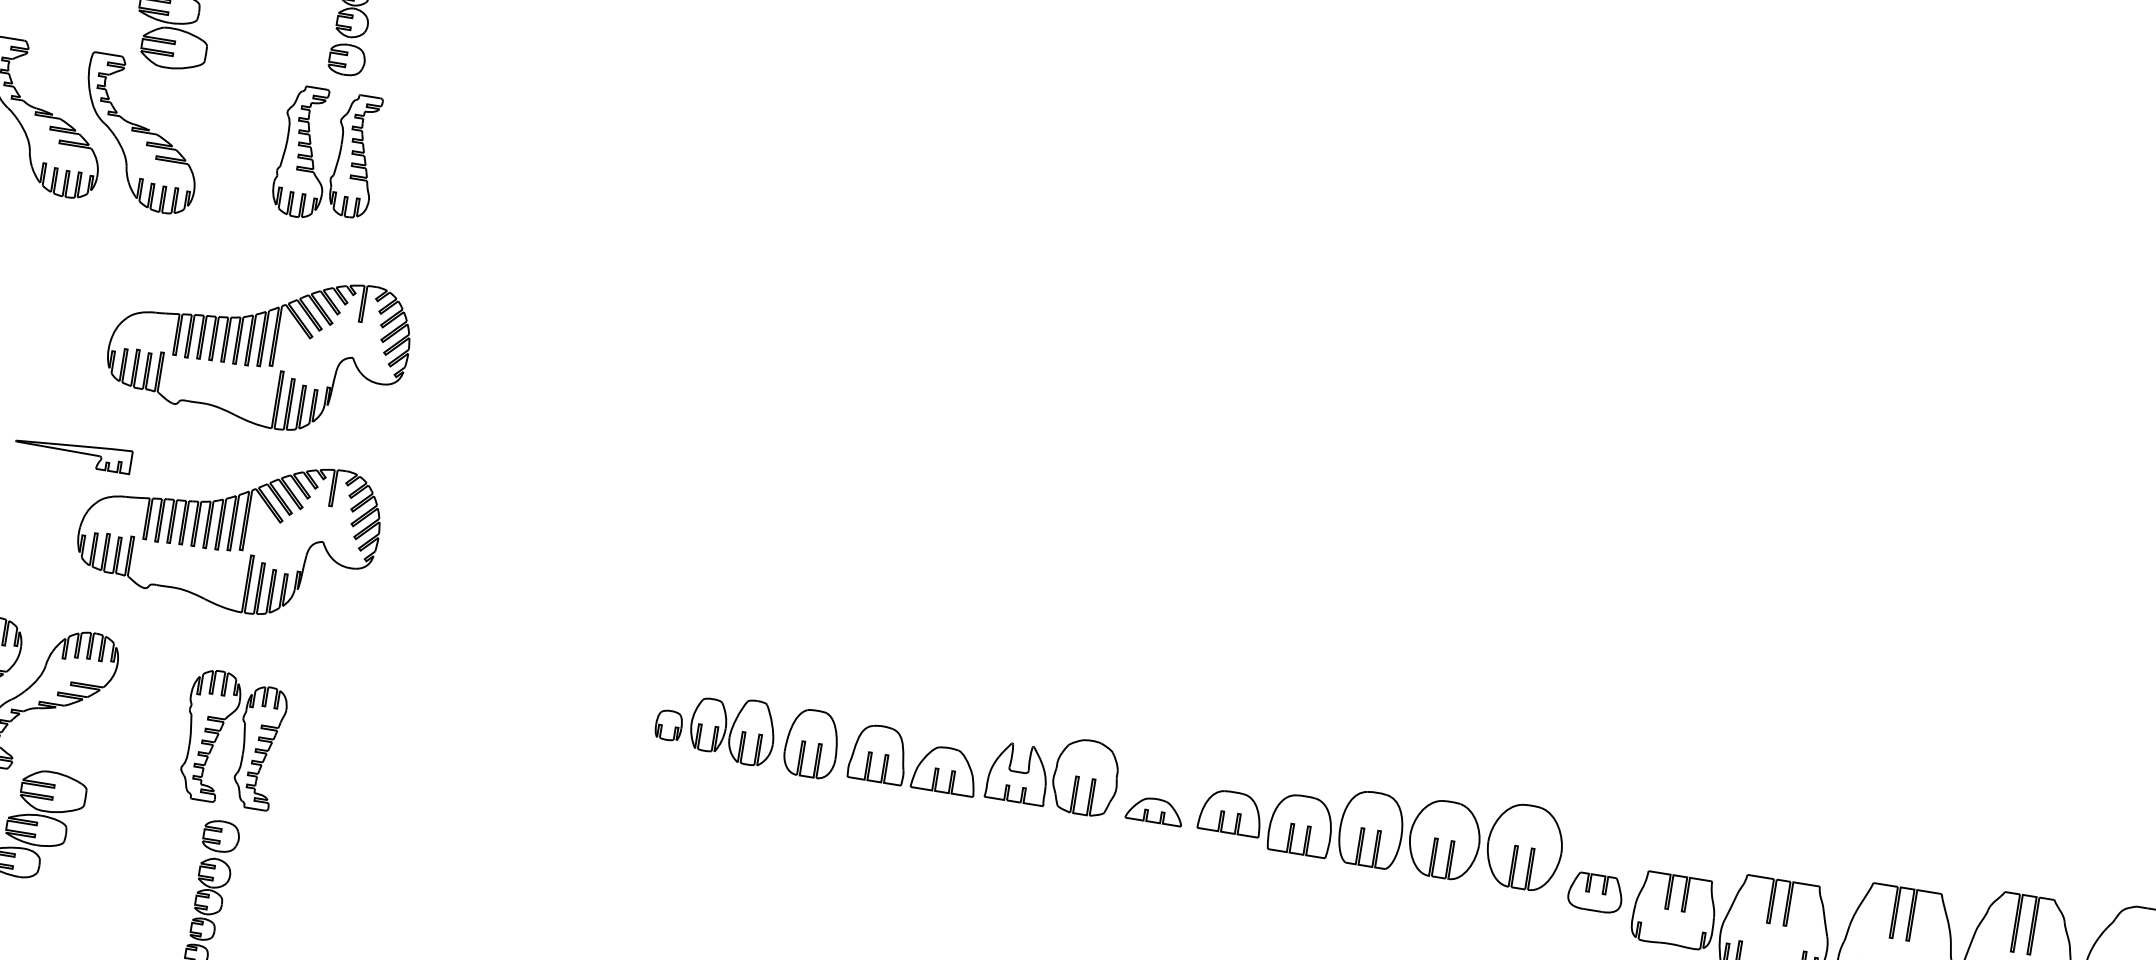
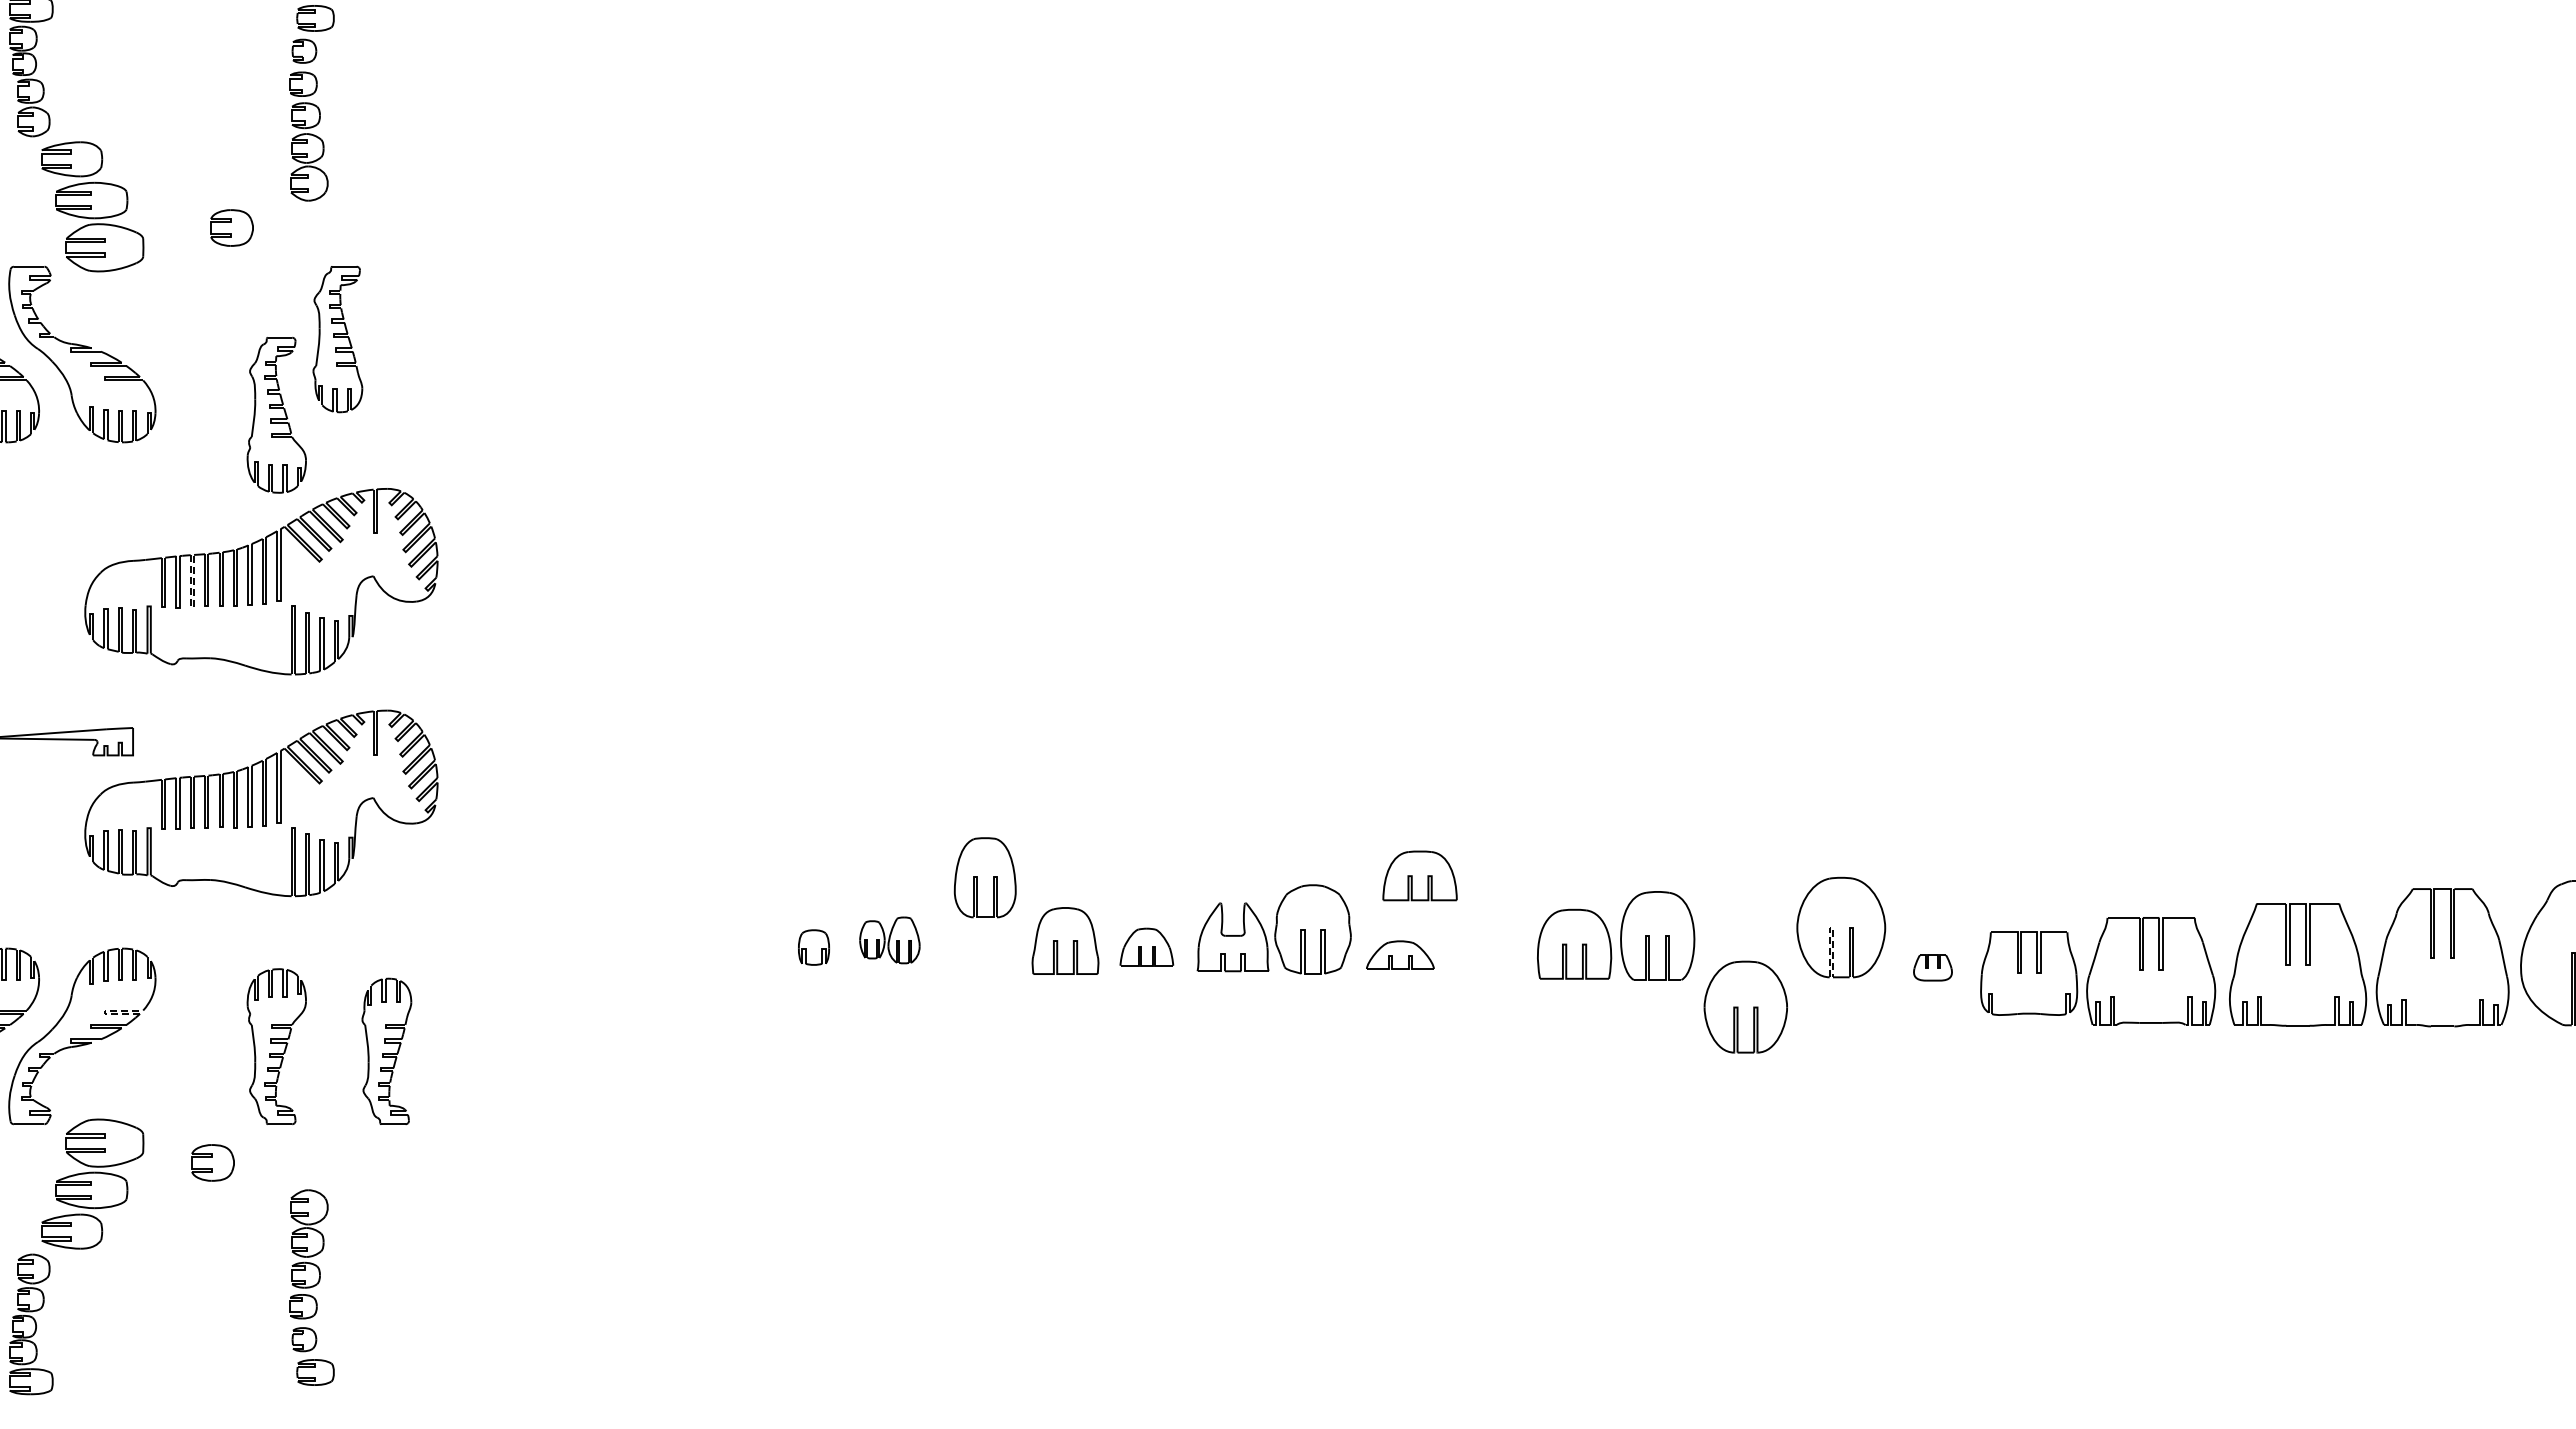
part: (346, 59) -> (231, 227), moved
part: (303, 151) -> (276, 414), moved
line: (198, 358) -> (192, 606), solid -> dashed
line: (71, 682) -> (104, 1010), solid -> dashed
part: (732, 729) -> (889, 940), size x0.6
part: (811, 743) -> (984, 877), moved
part: (259, 746) -> (386, 1050), moved
part: (945, 769) -> (1146, 946), size x0.7
part: (1230, 812) -> (1419, 875), moved
part: (220, 836) -> (212, 1162), moved
part: (1444, 839) -> (1745, 1006), moved
line: (1516, 845) -> (1831, 927), solid -> dashed
part: (1595, 892) -> (1932, 967), size x0.6

